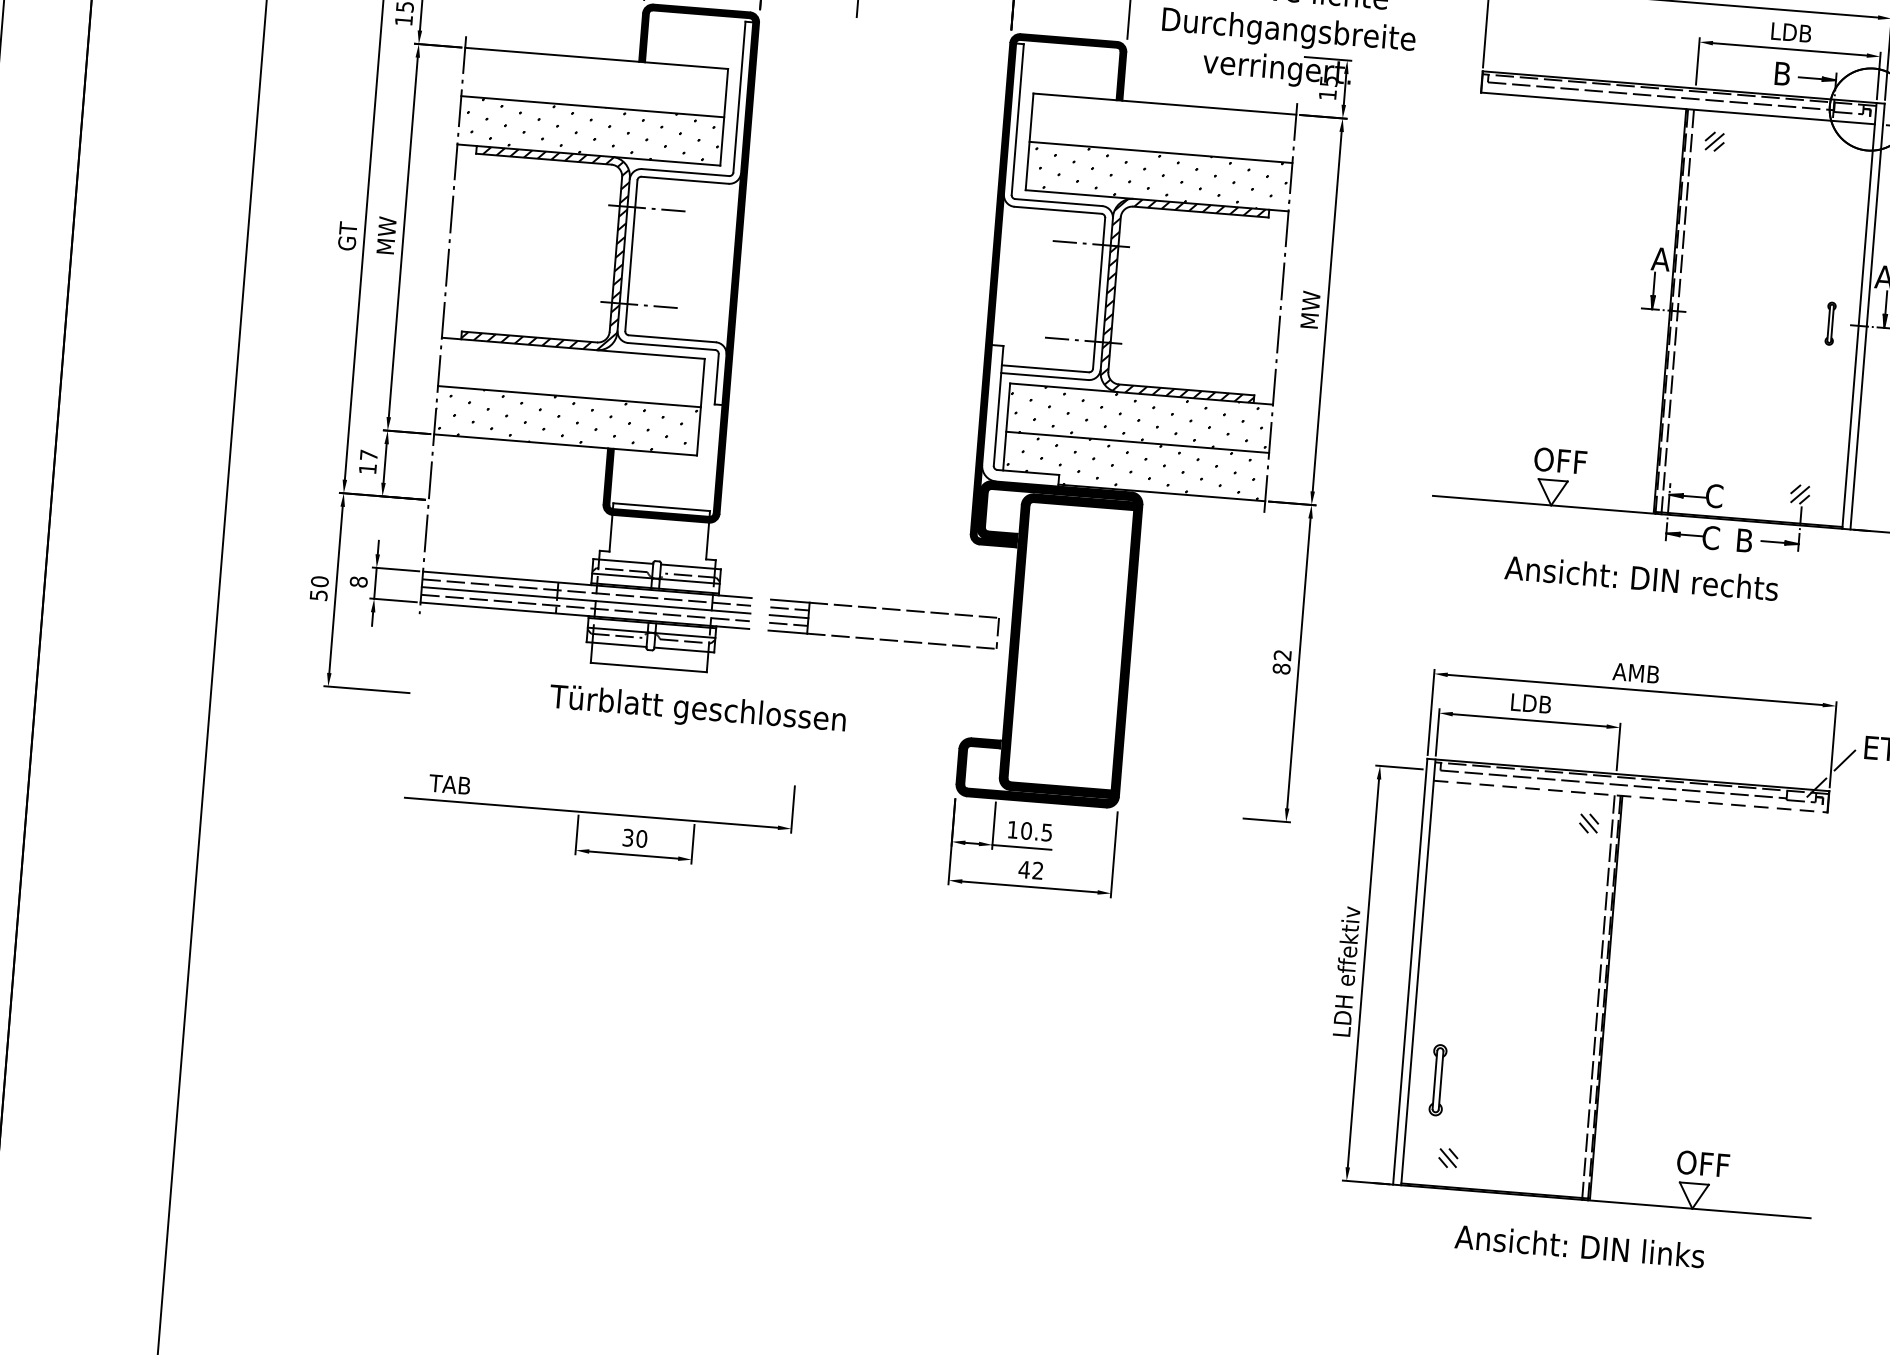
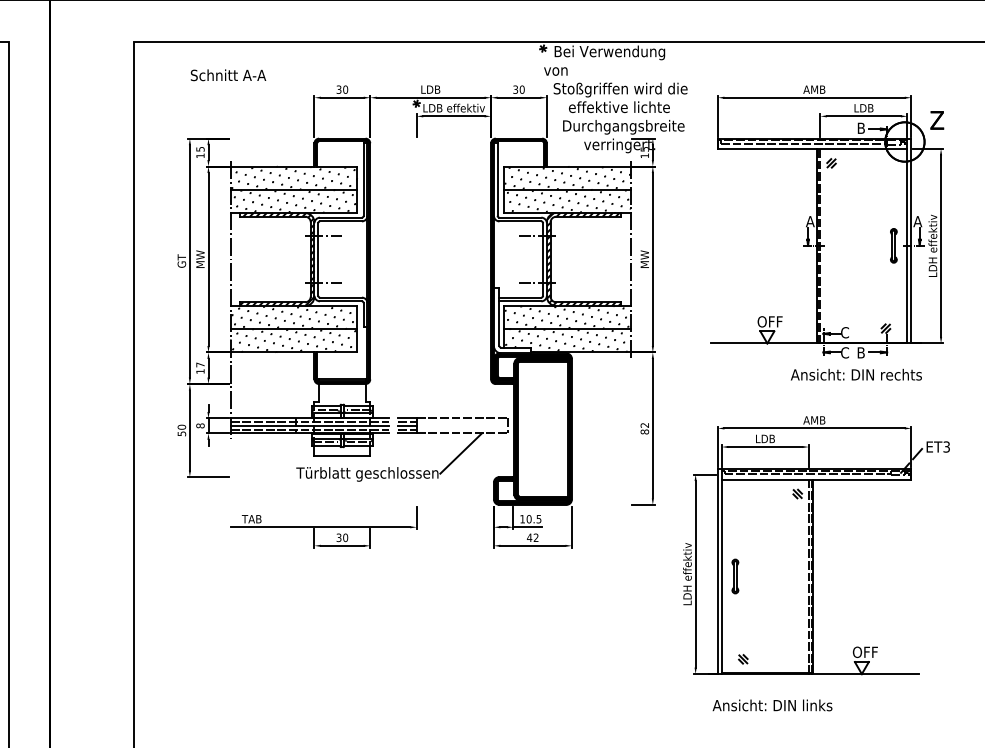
hatch: (595, 81) -> (294, 177), added
hatch: (1163, 126) -> (567, 177), added
part: (1829, 322) -> (893, 245), size x1.67
hatch: (572, 372) -> (294, 317), added
text: (1641, 577) -> (856, 374), moved
line: (896, 683) -> (461, 453), added
line: (1630, 796) -> (816, 479), dashed -> solid
part: (1438, 1080) -> (735, 576), moved
text: (1579, 1246) -> (772, 705), moved

